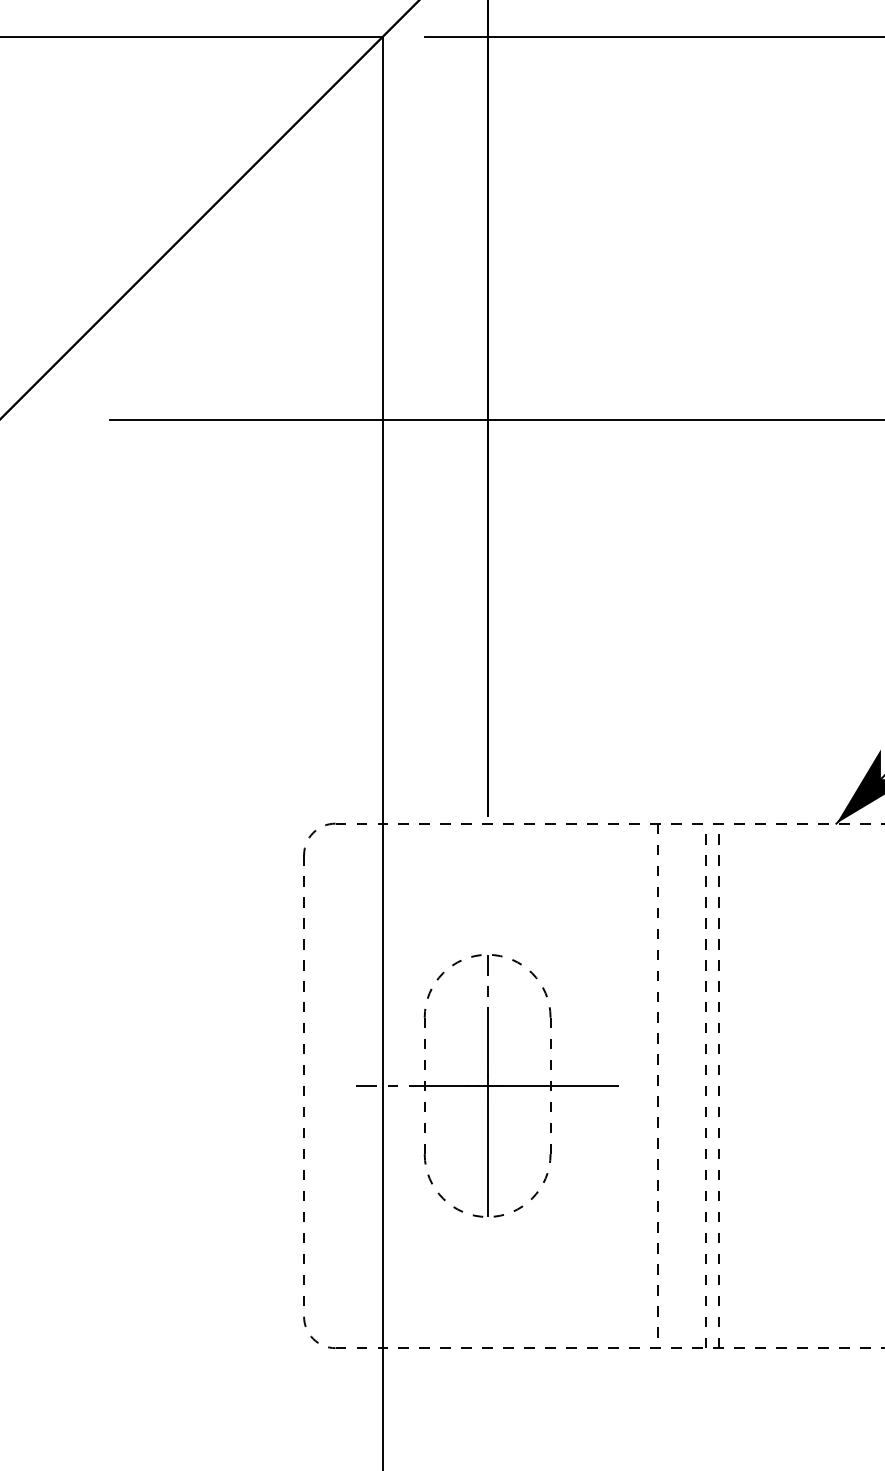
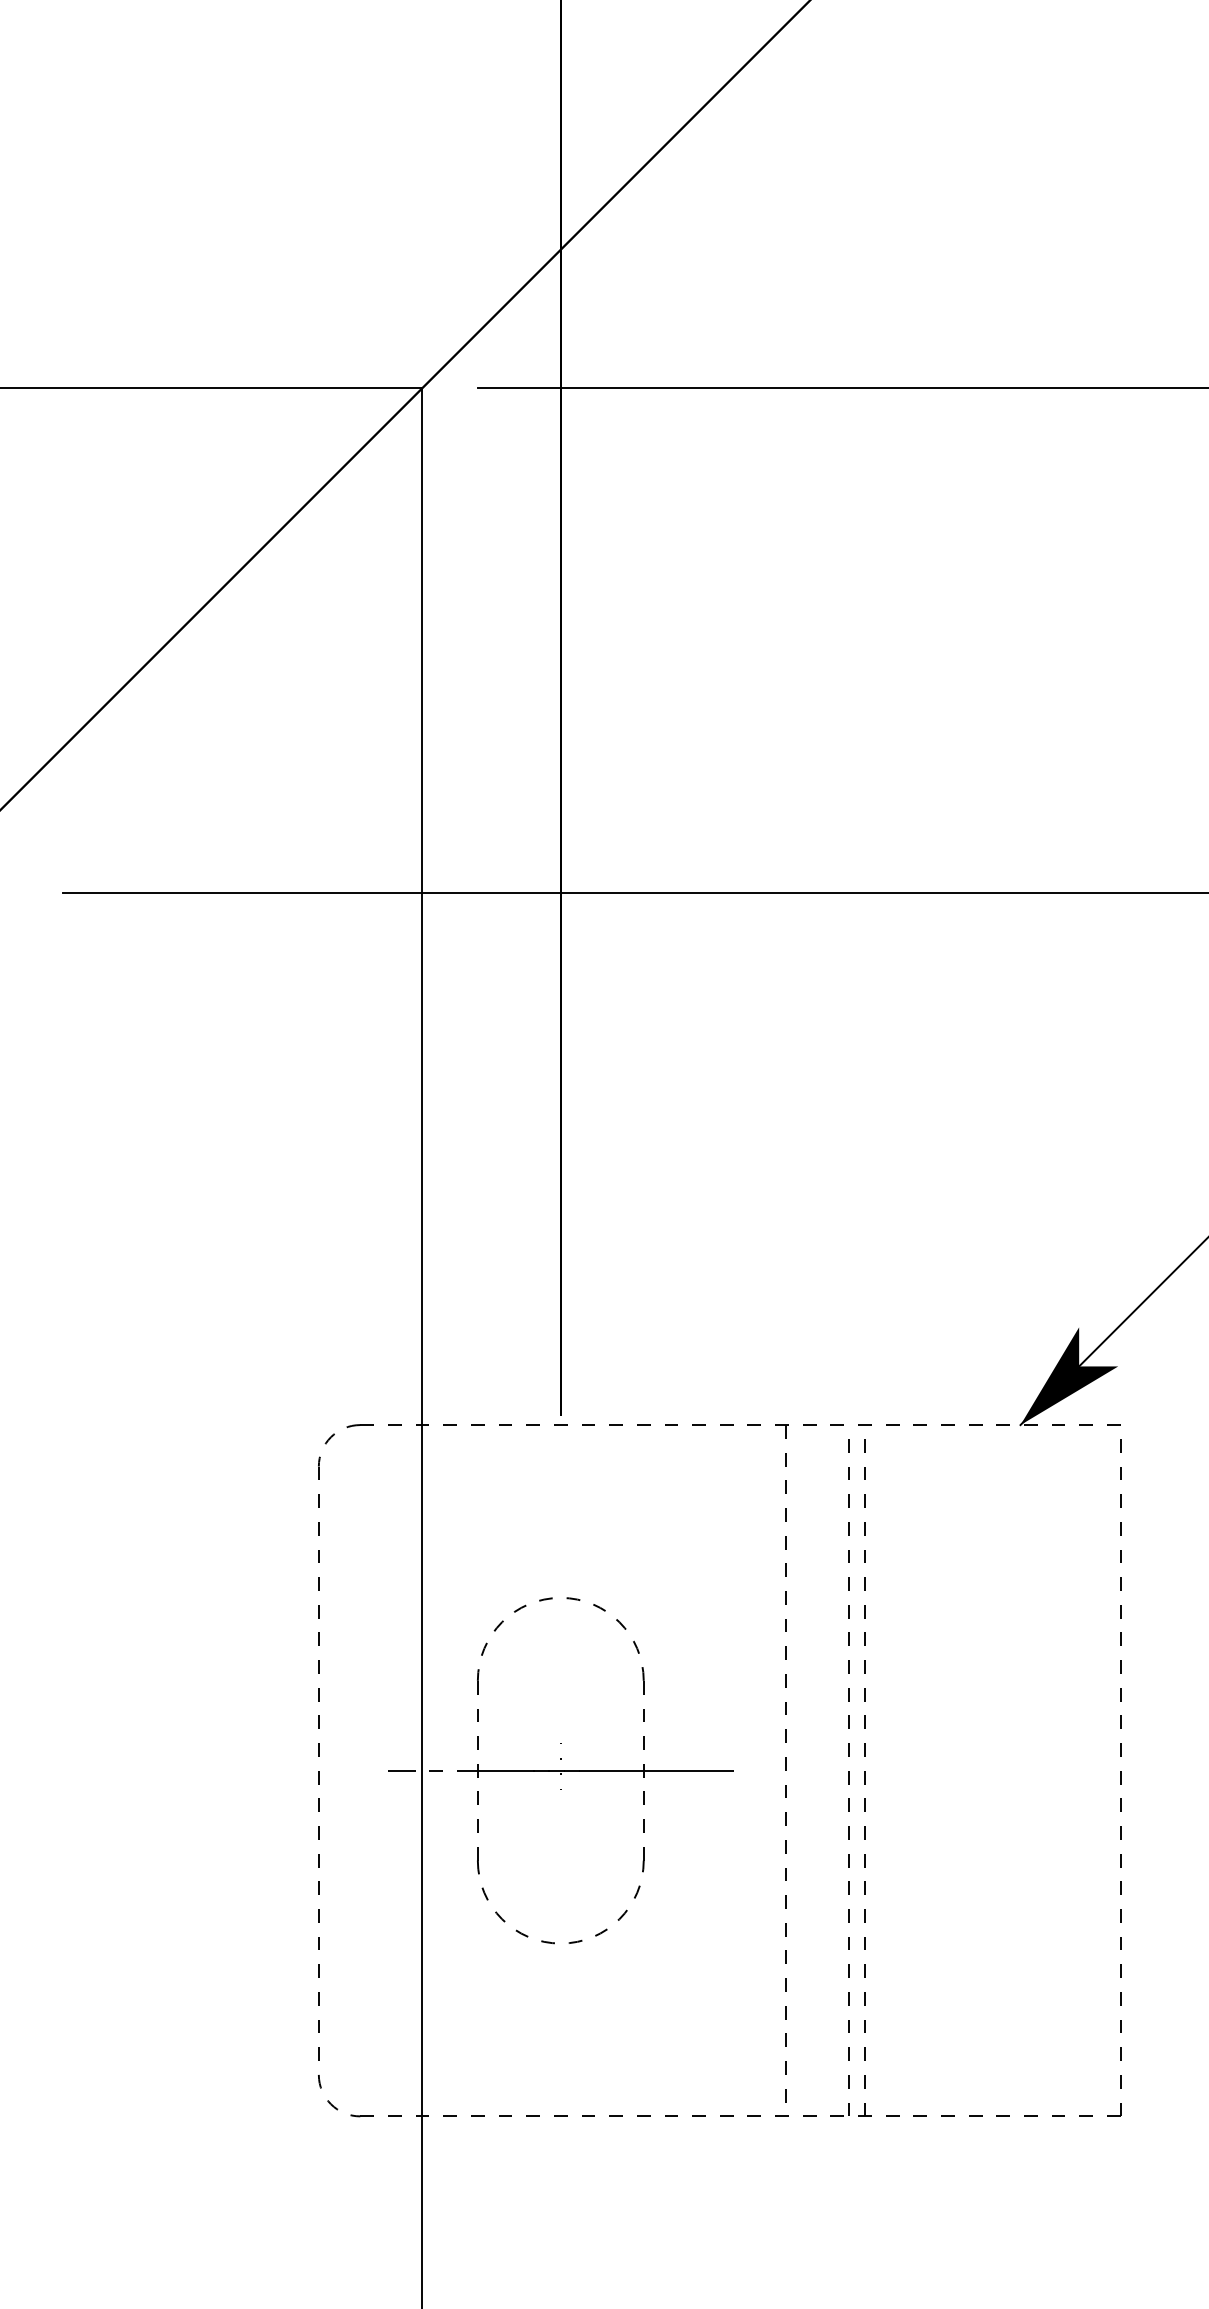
line: (487, 1085) -> (560, 1770), removed

